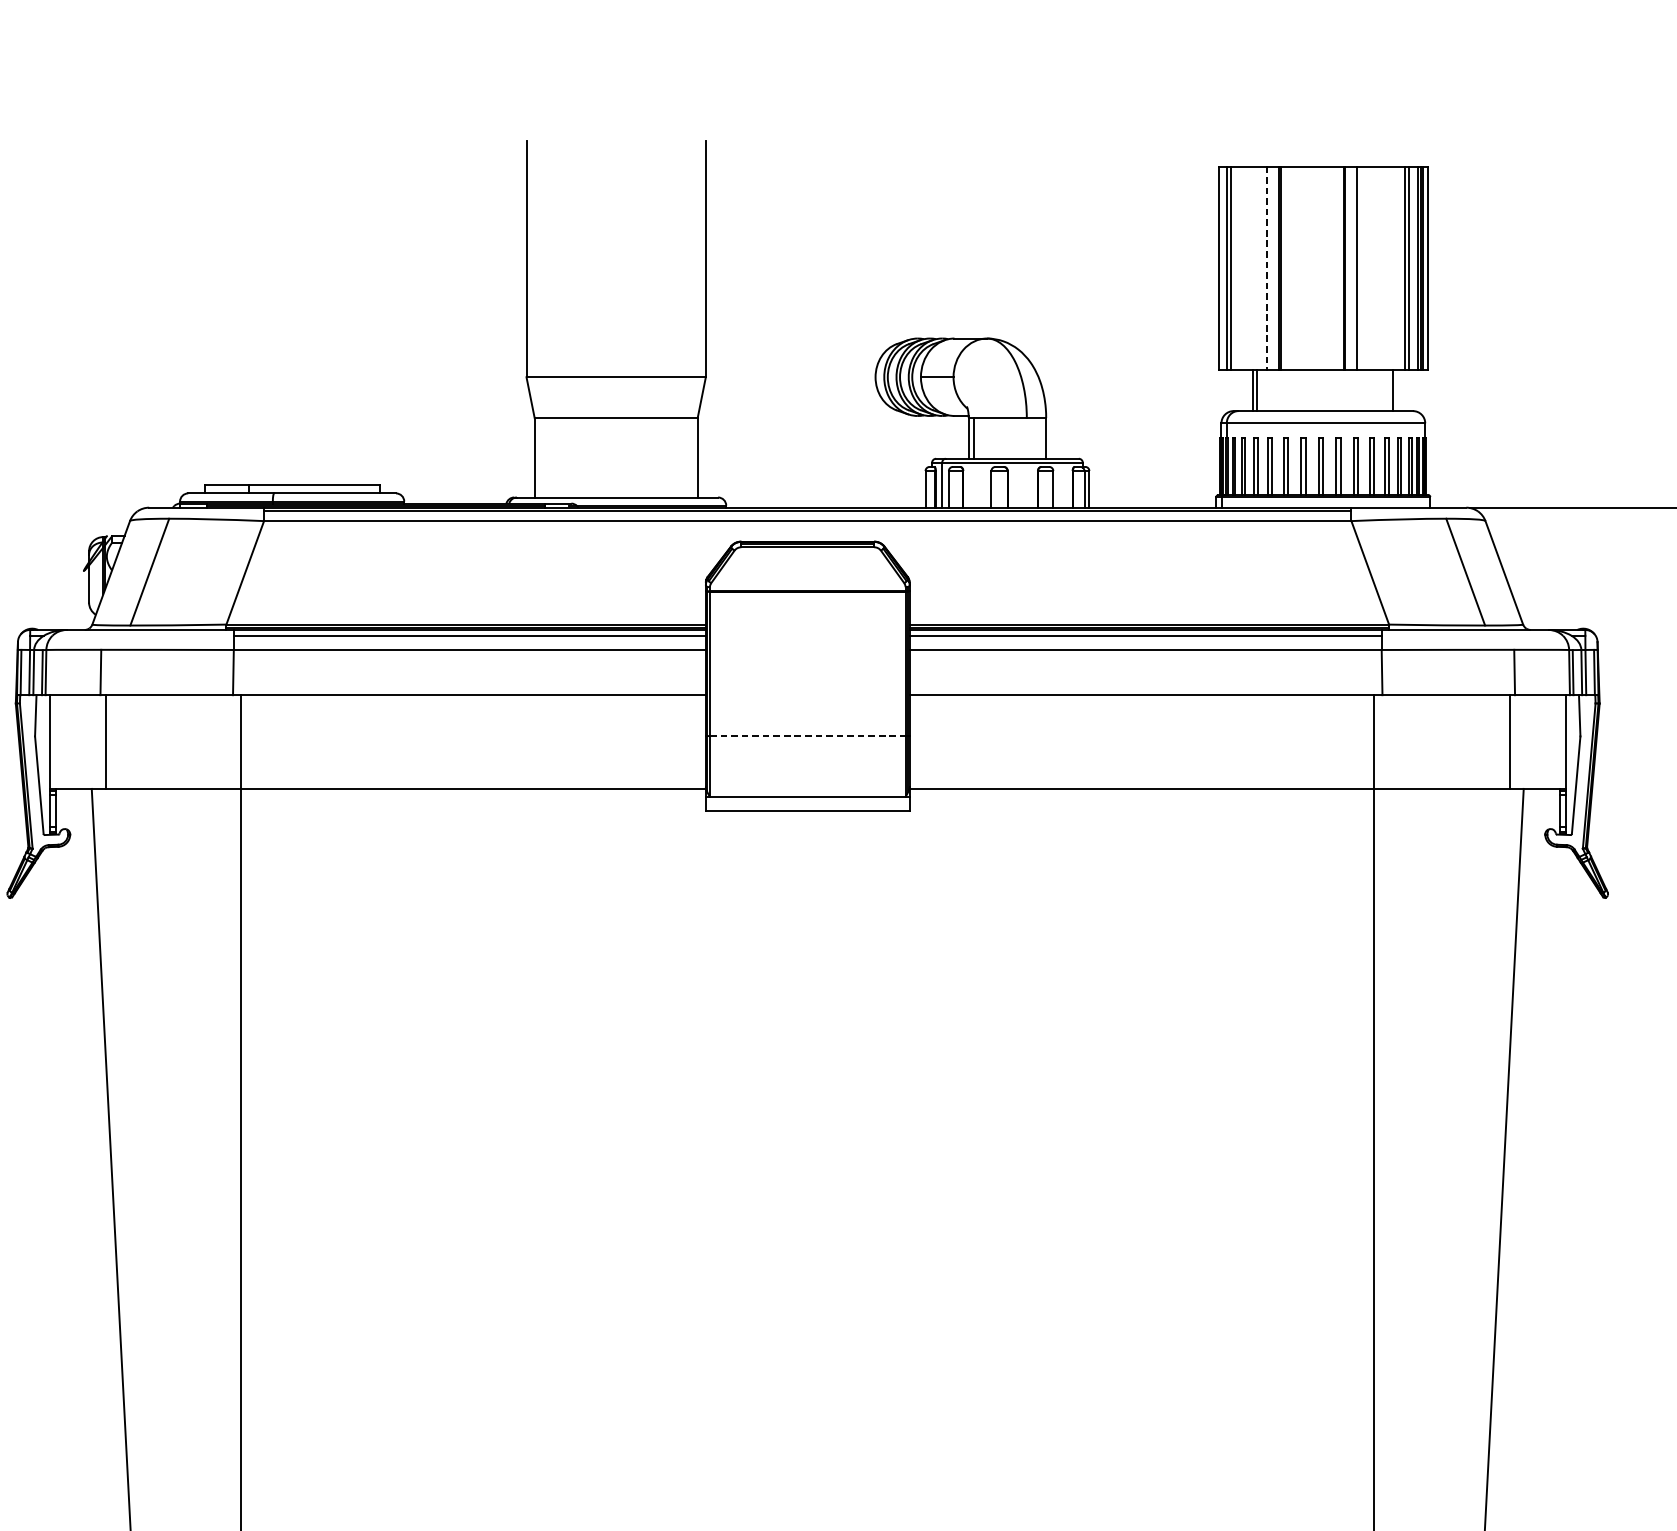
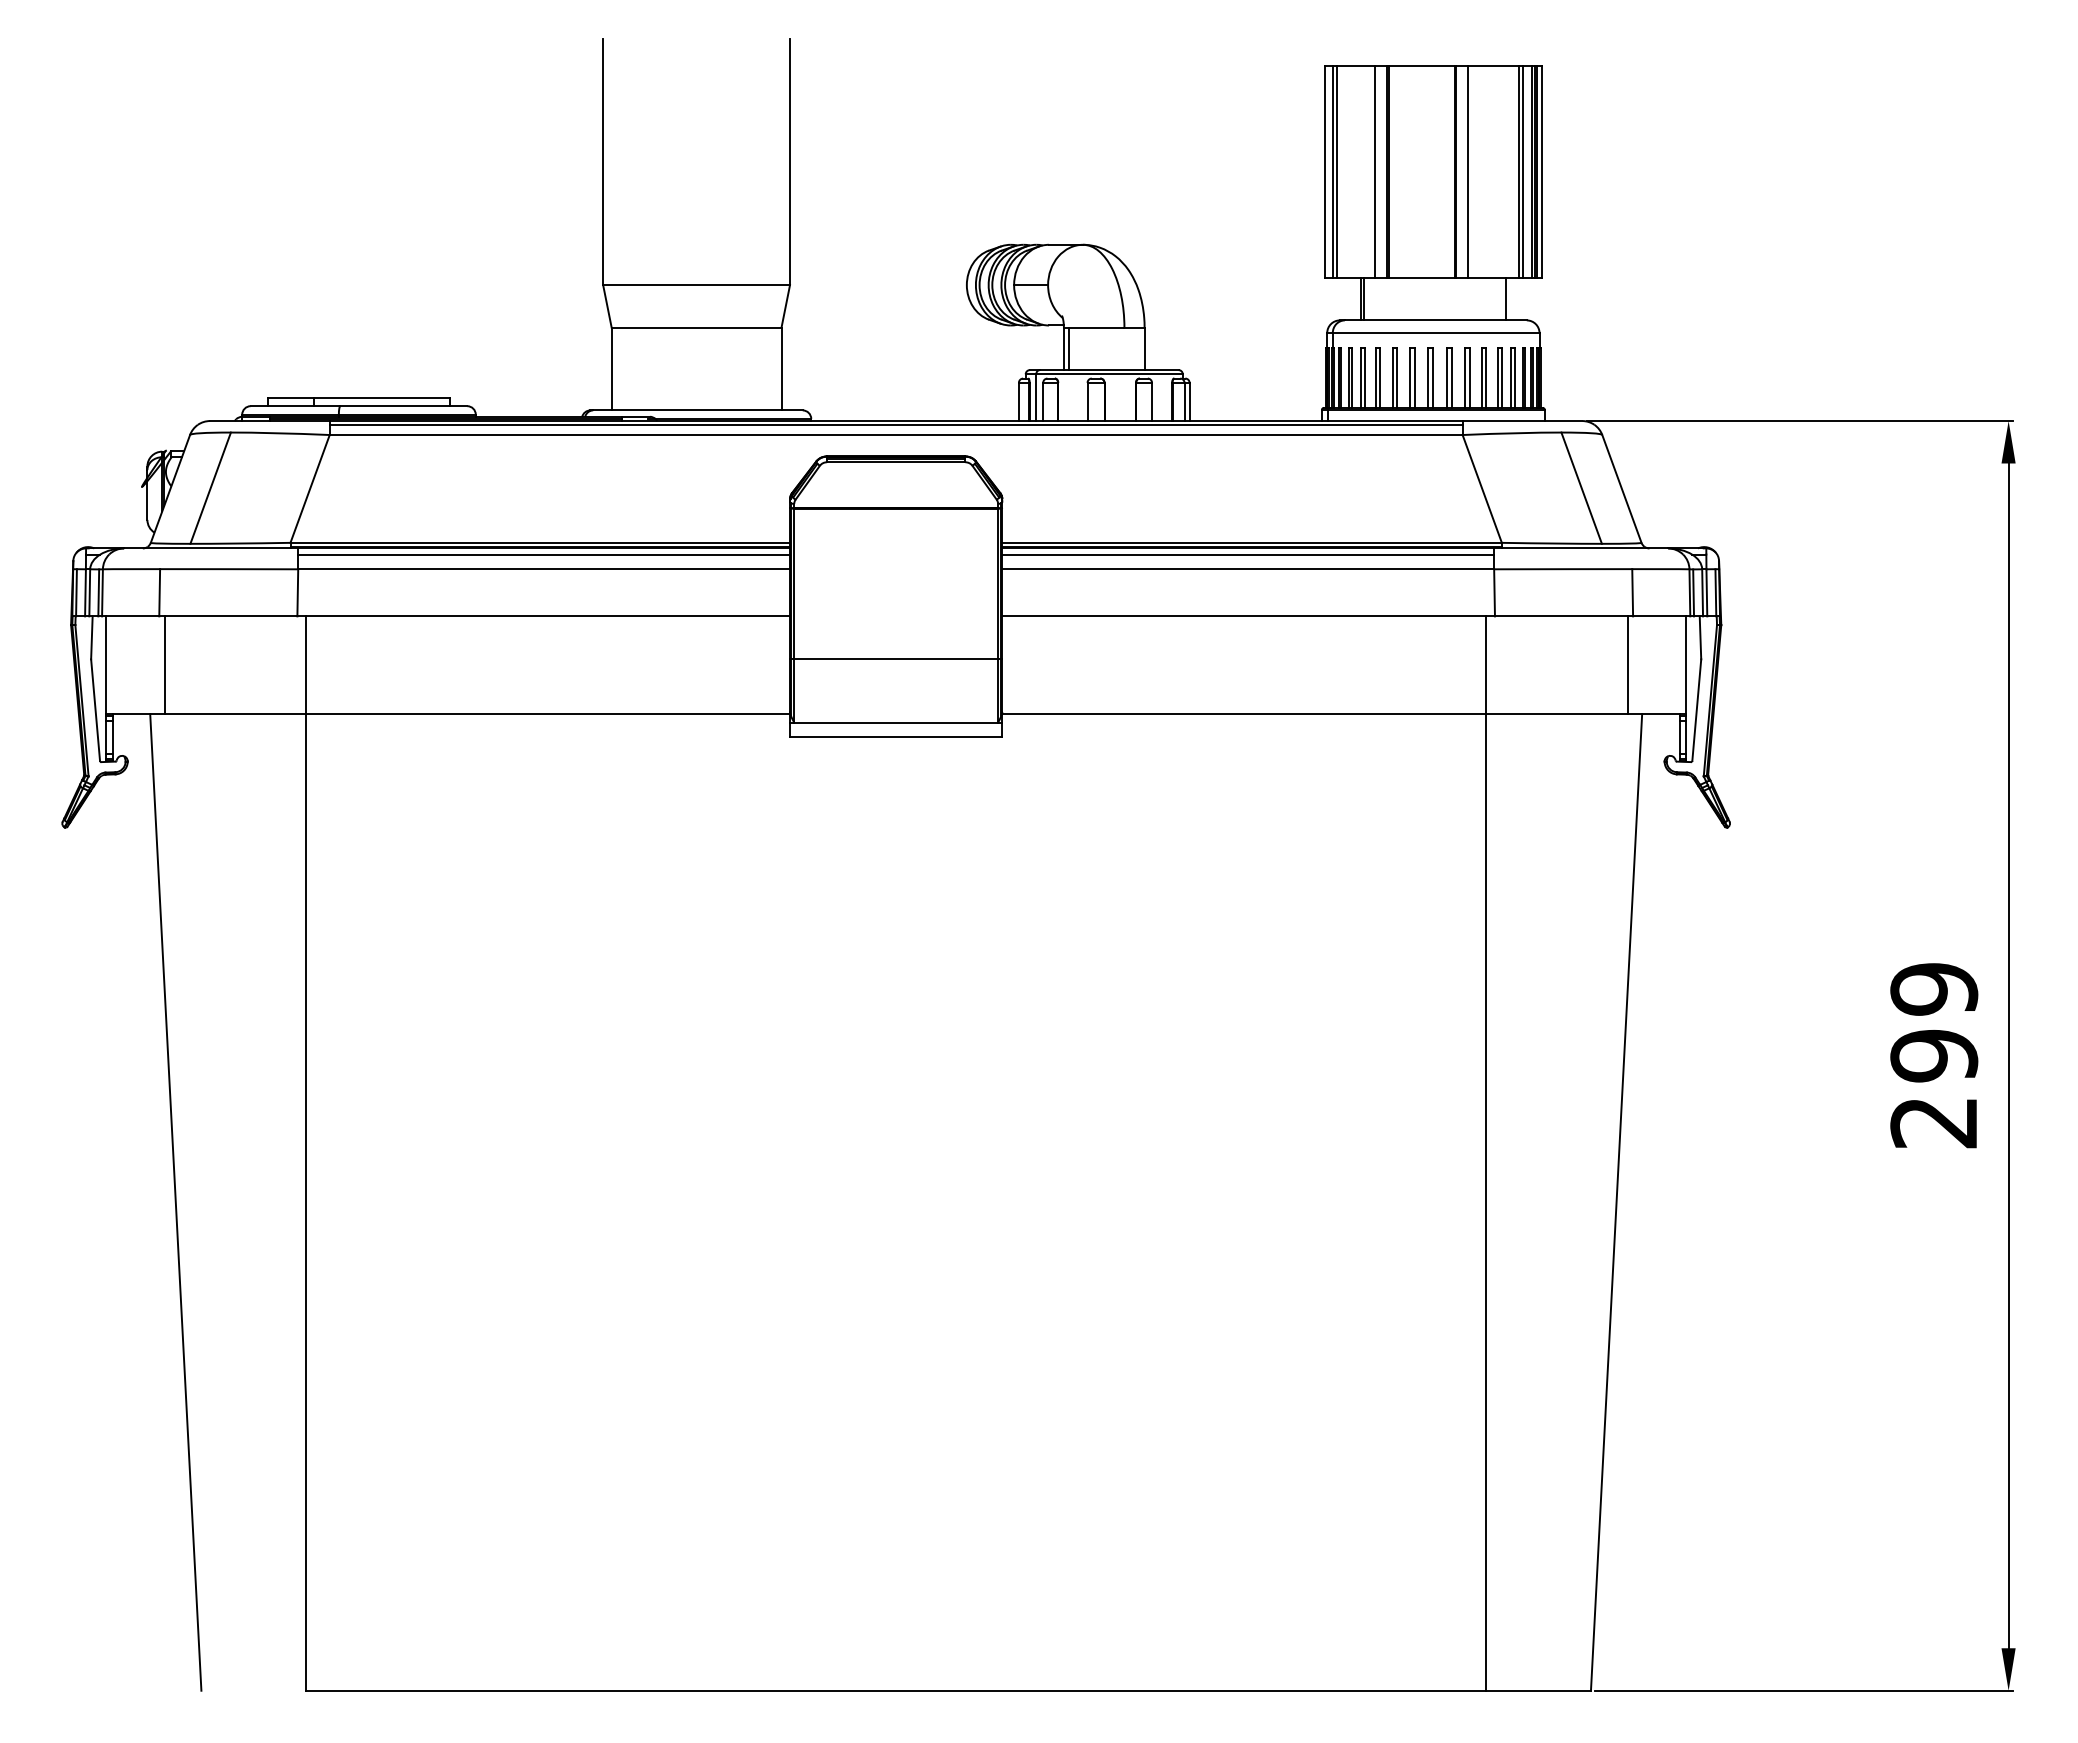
line: (1266, 269) -> (1374, 172), dashed -> solid
line: (808, 735) -> (896, 658), dashed -> solid

